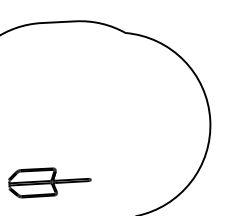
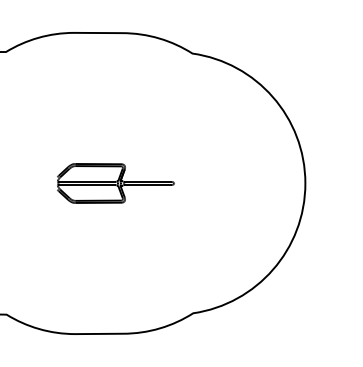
part: (49, 182) -> (115, 183), moved

